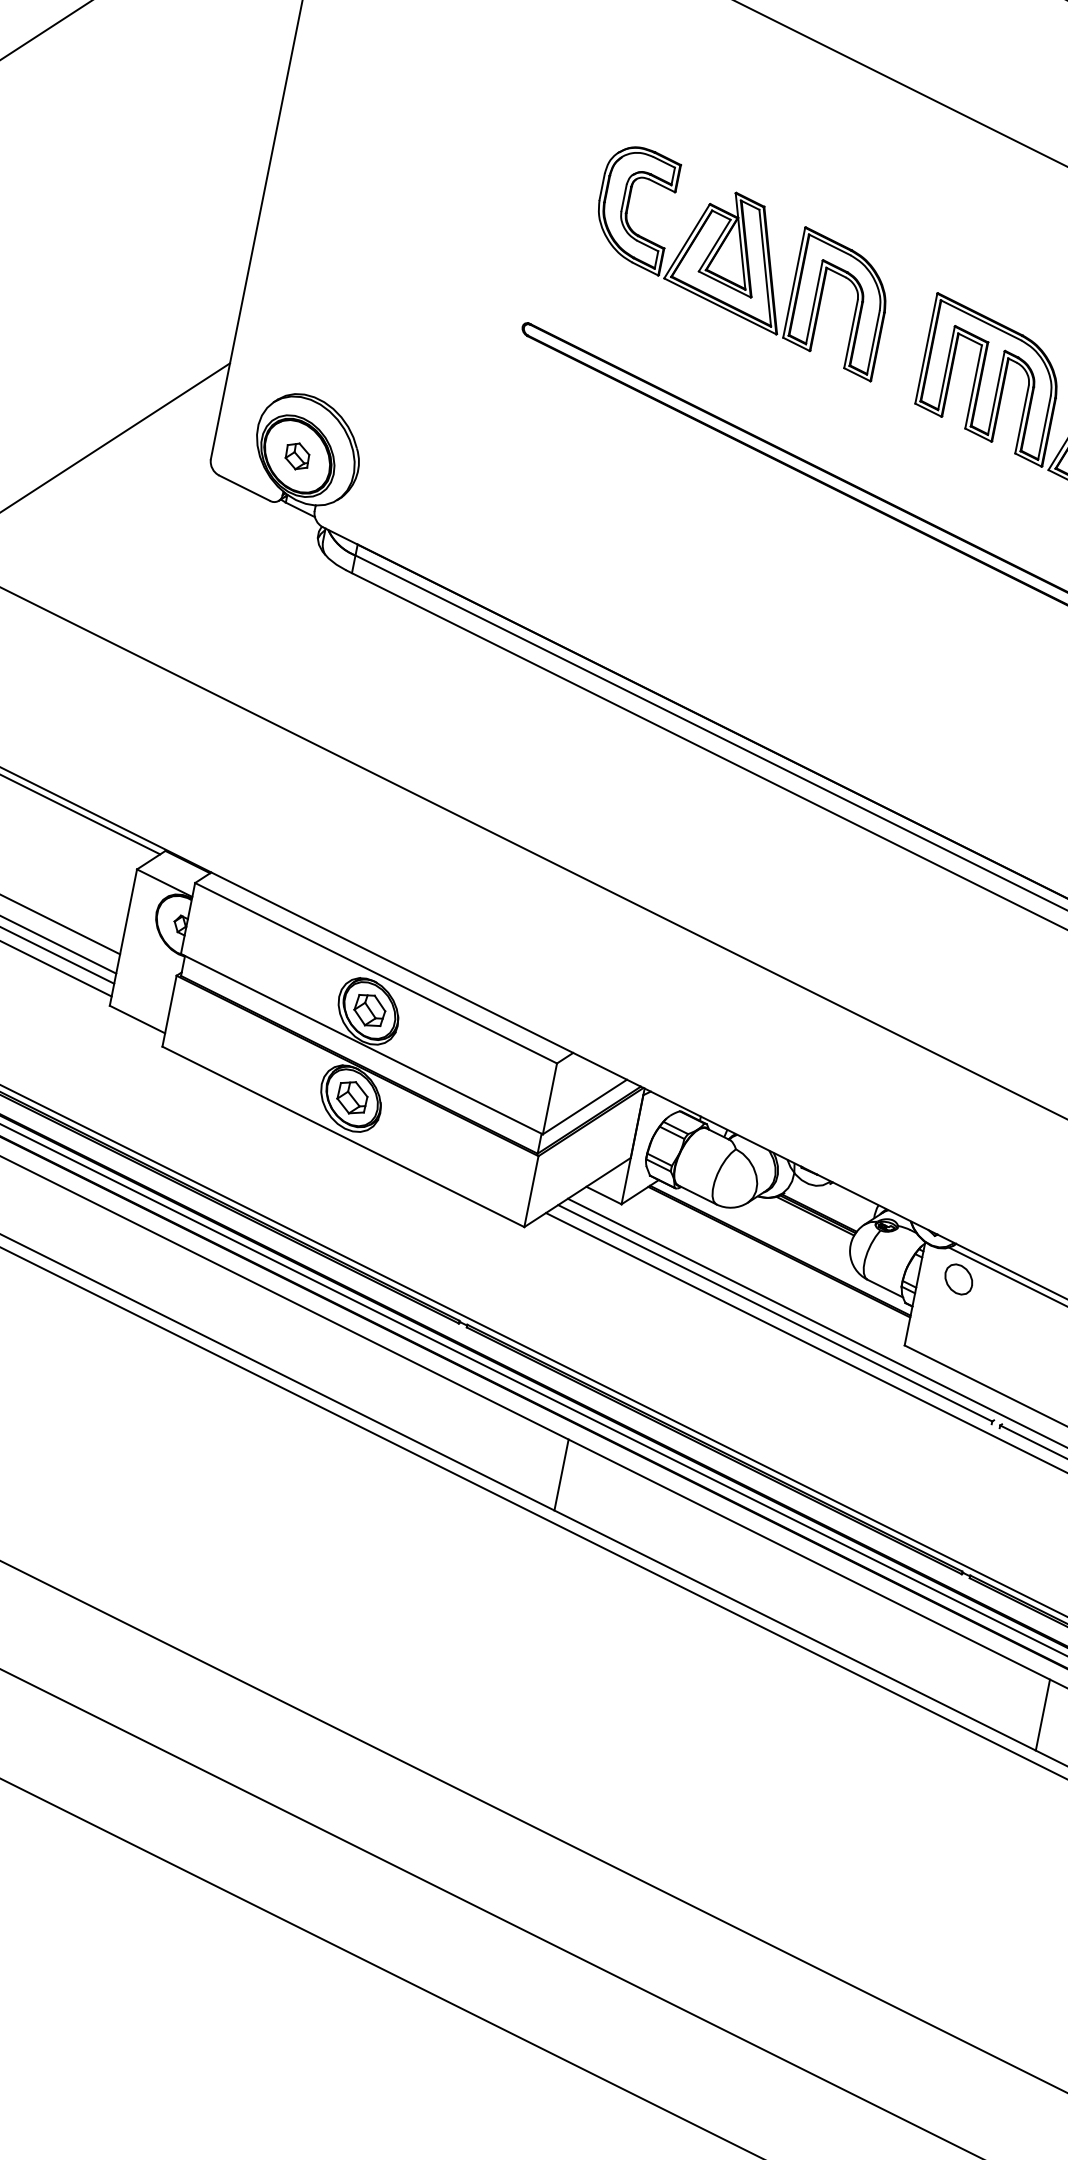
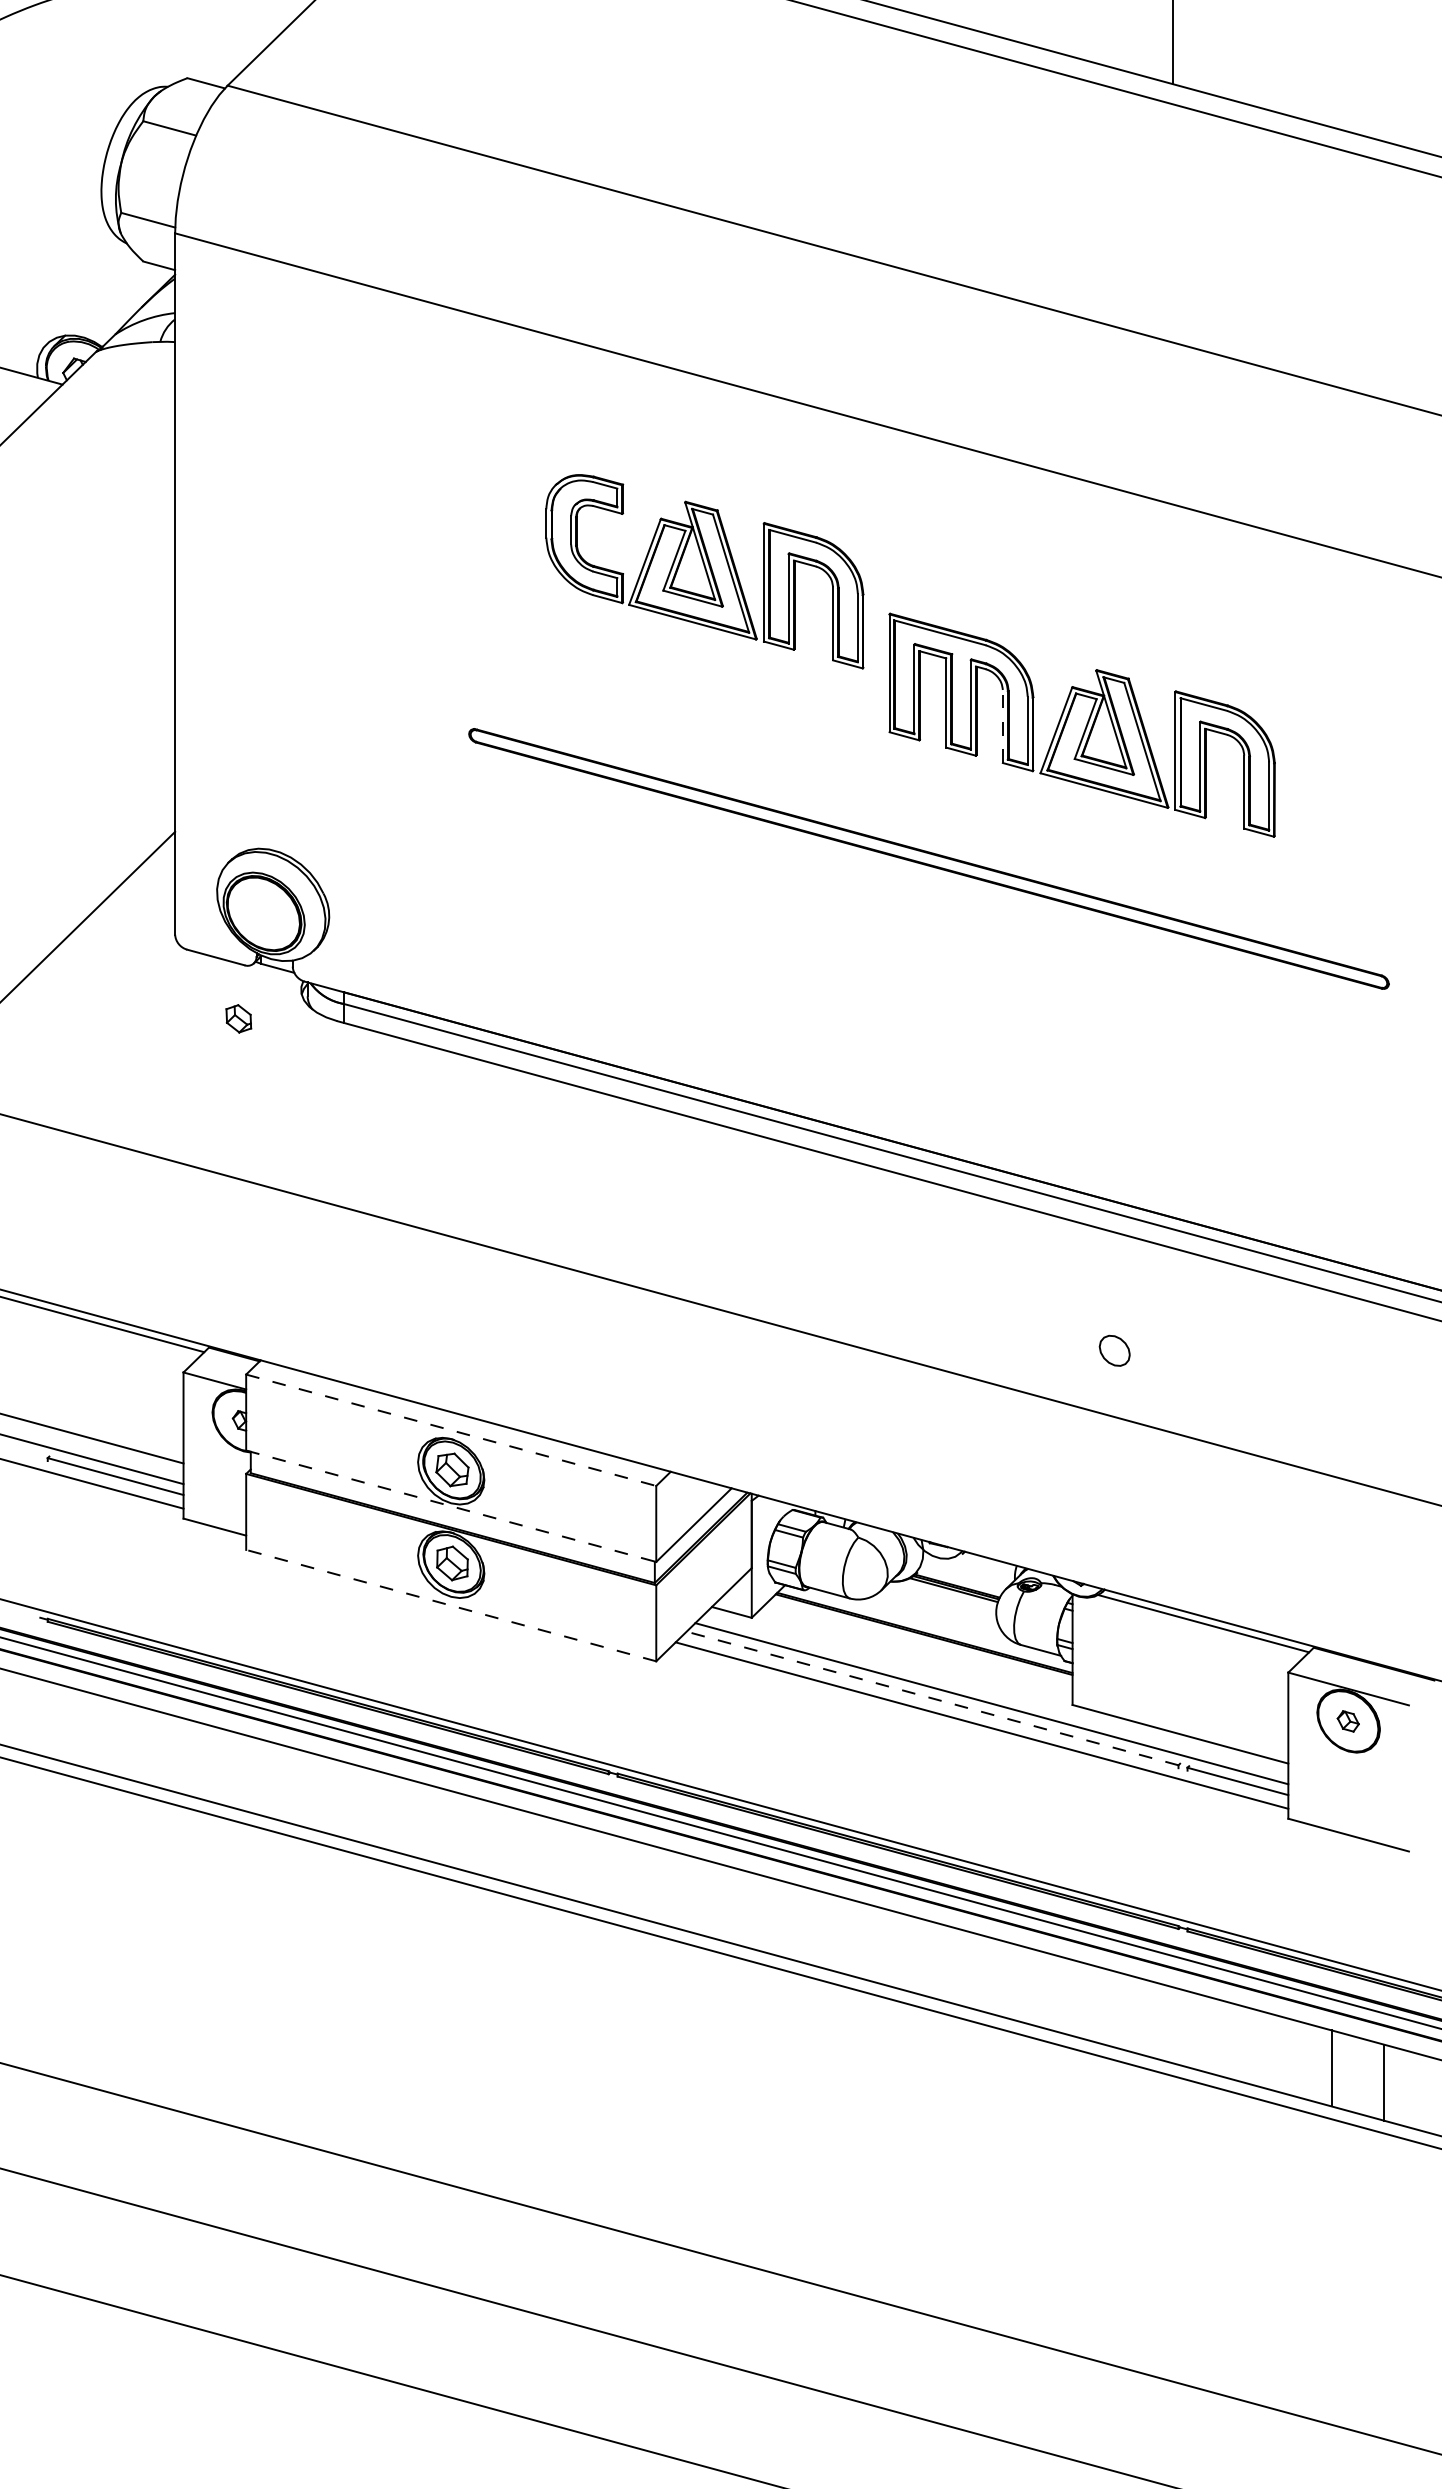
part: (740, 261) -> (704, 571), moved
line: (1021, 419) -> (1002, 726), solid -> dashed
part: (297, 456) -> (238, 1018), moved
line: (376, 973) -> (451, 1430), solid -> dashed
line: (362, 1044) -> (451, 1506), solid -> dashed
line: (342, 1136) -> (450, 1605), solid -> dashed
part: (958, 1279) -> (1114, 1350), moved
line: (775, 1313) -> (932, 1698), solid -> dashed
line: (561, 1475) -> (745, 1909), removed
line: (1043, 1715) -> (1291, 2057), removed

